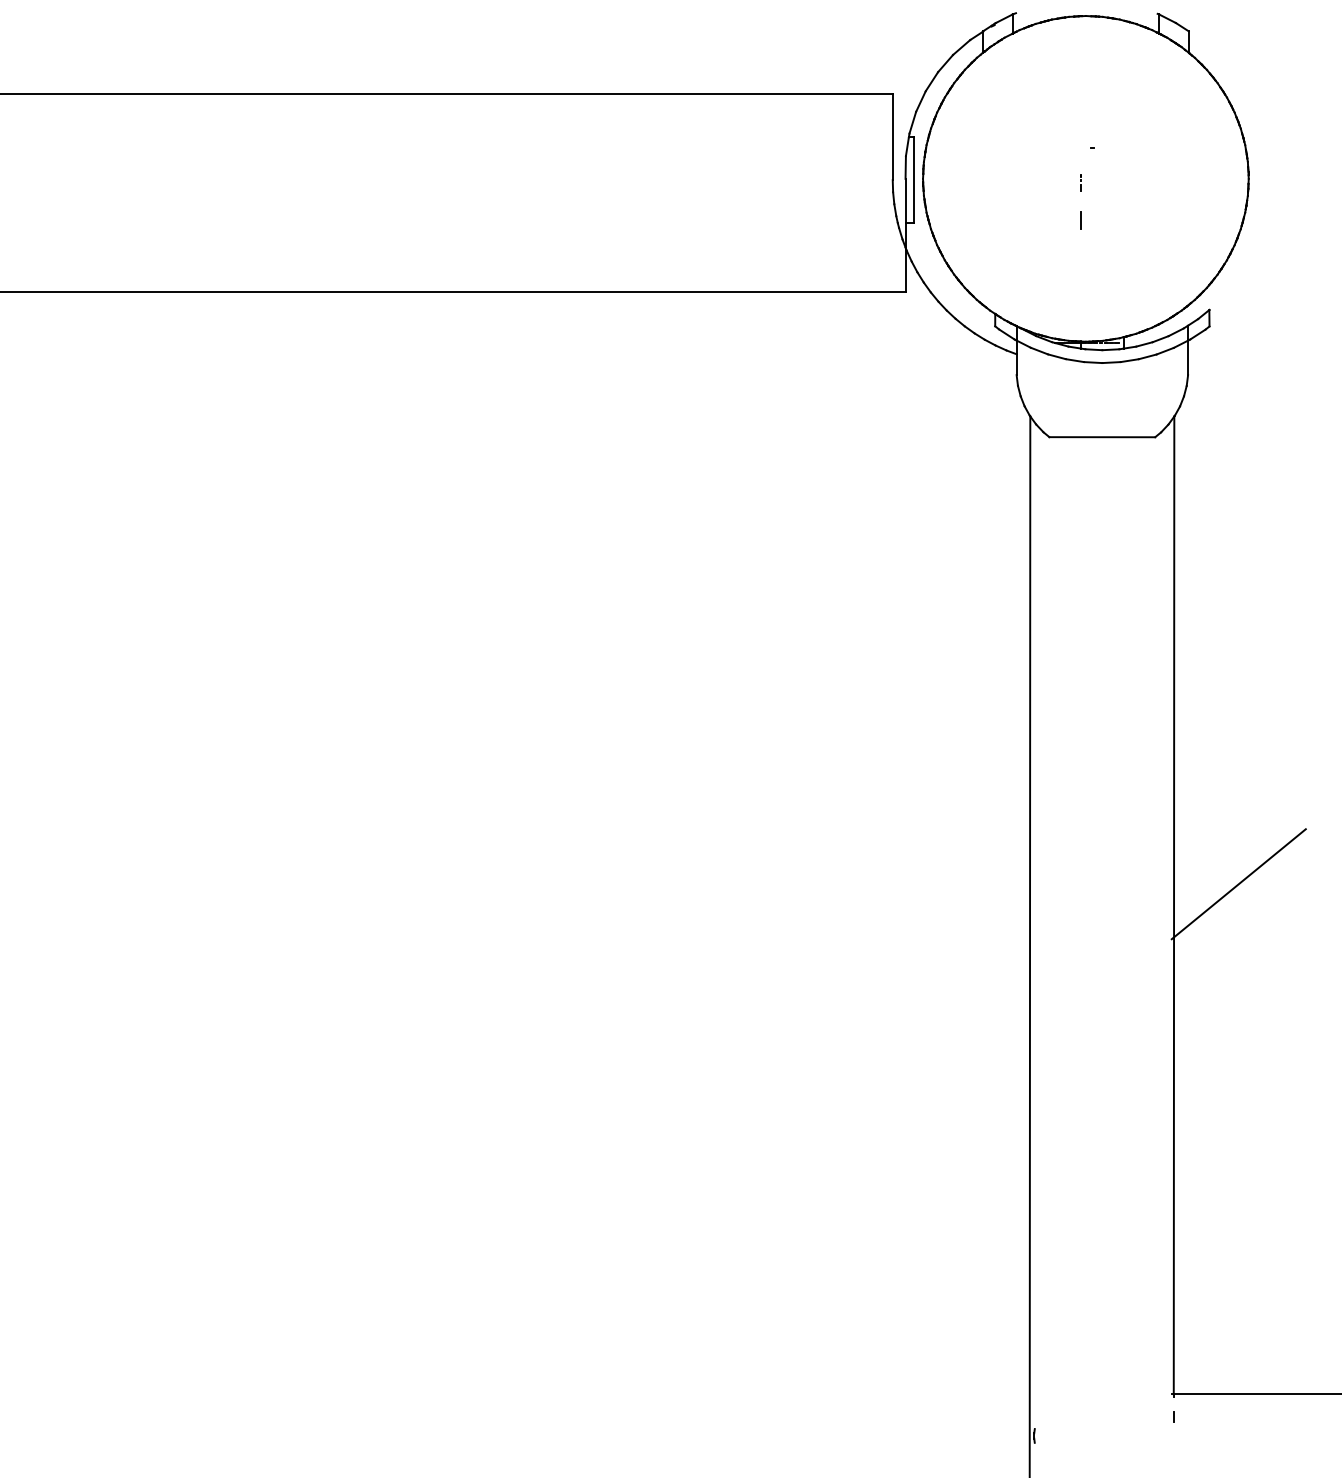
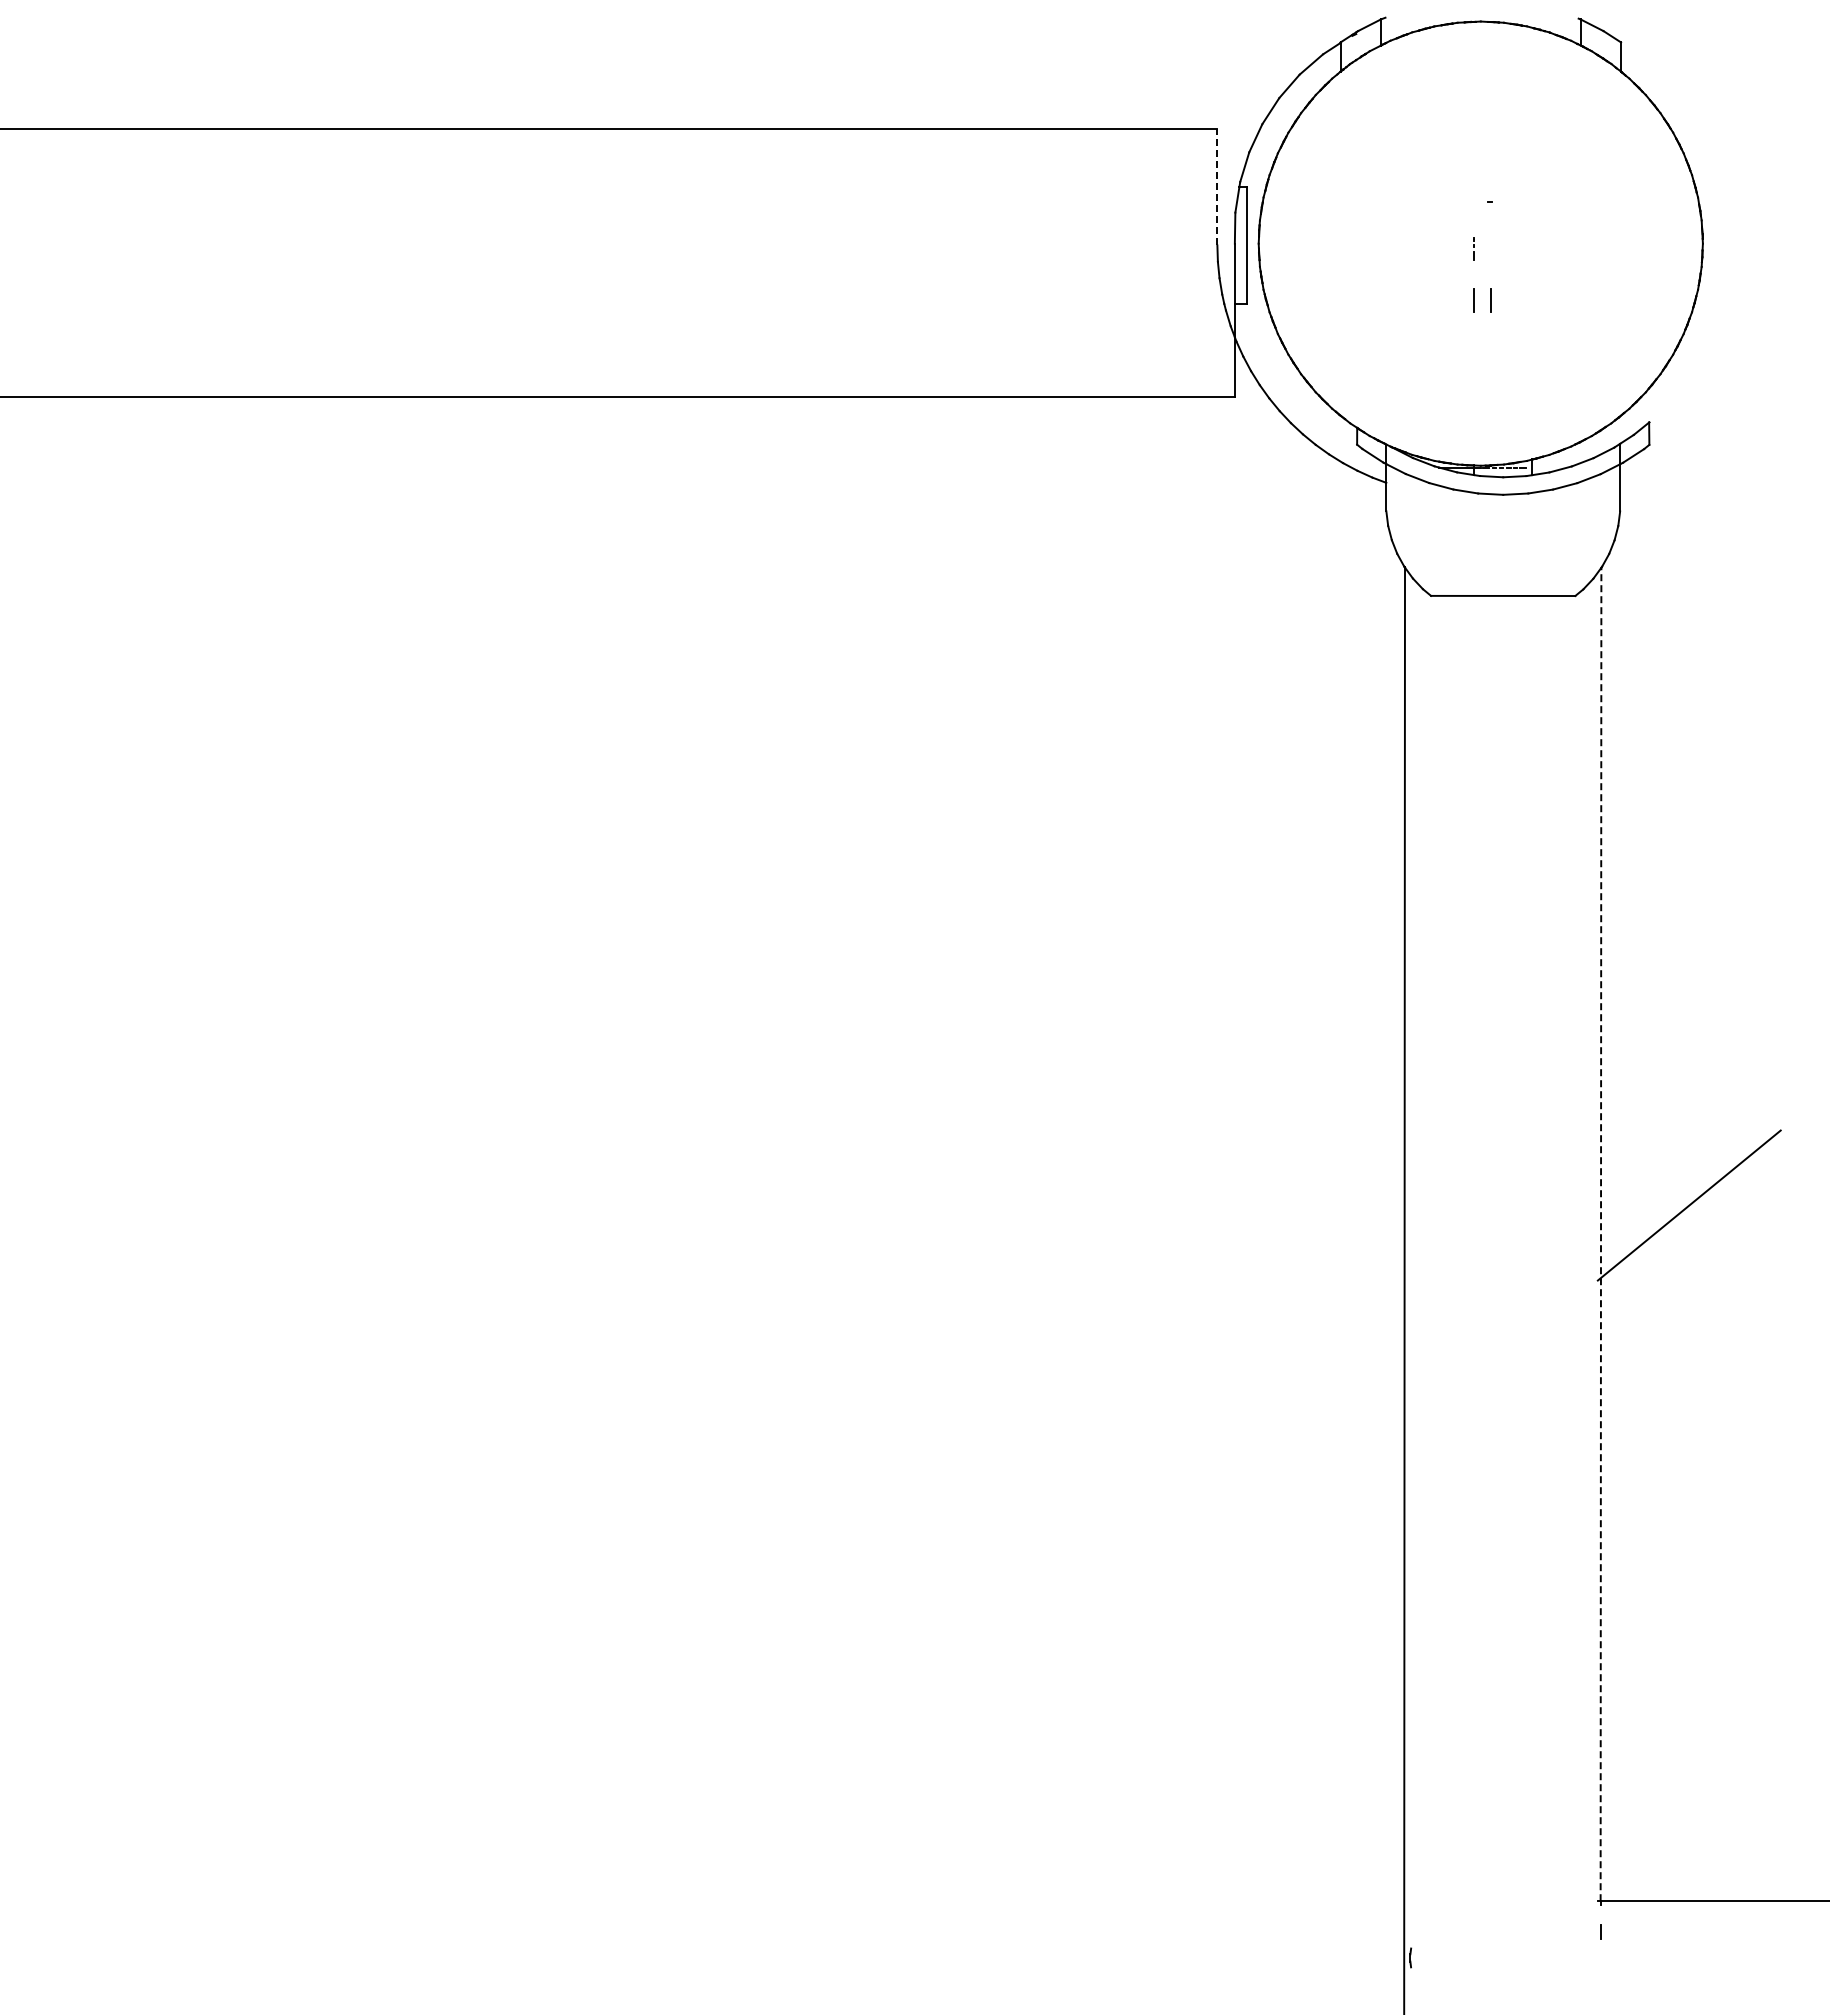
line: (892, 136) -> (1217, 186), solid -> dashed
line: (1093, 220) -> (1490, 300), added
line: (1174, 905) -> (1601, 1234), solid -> dashed

